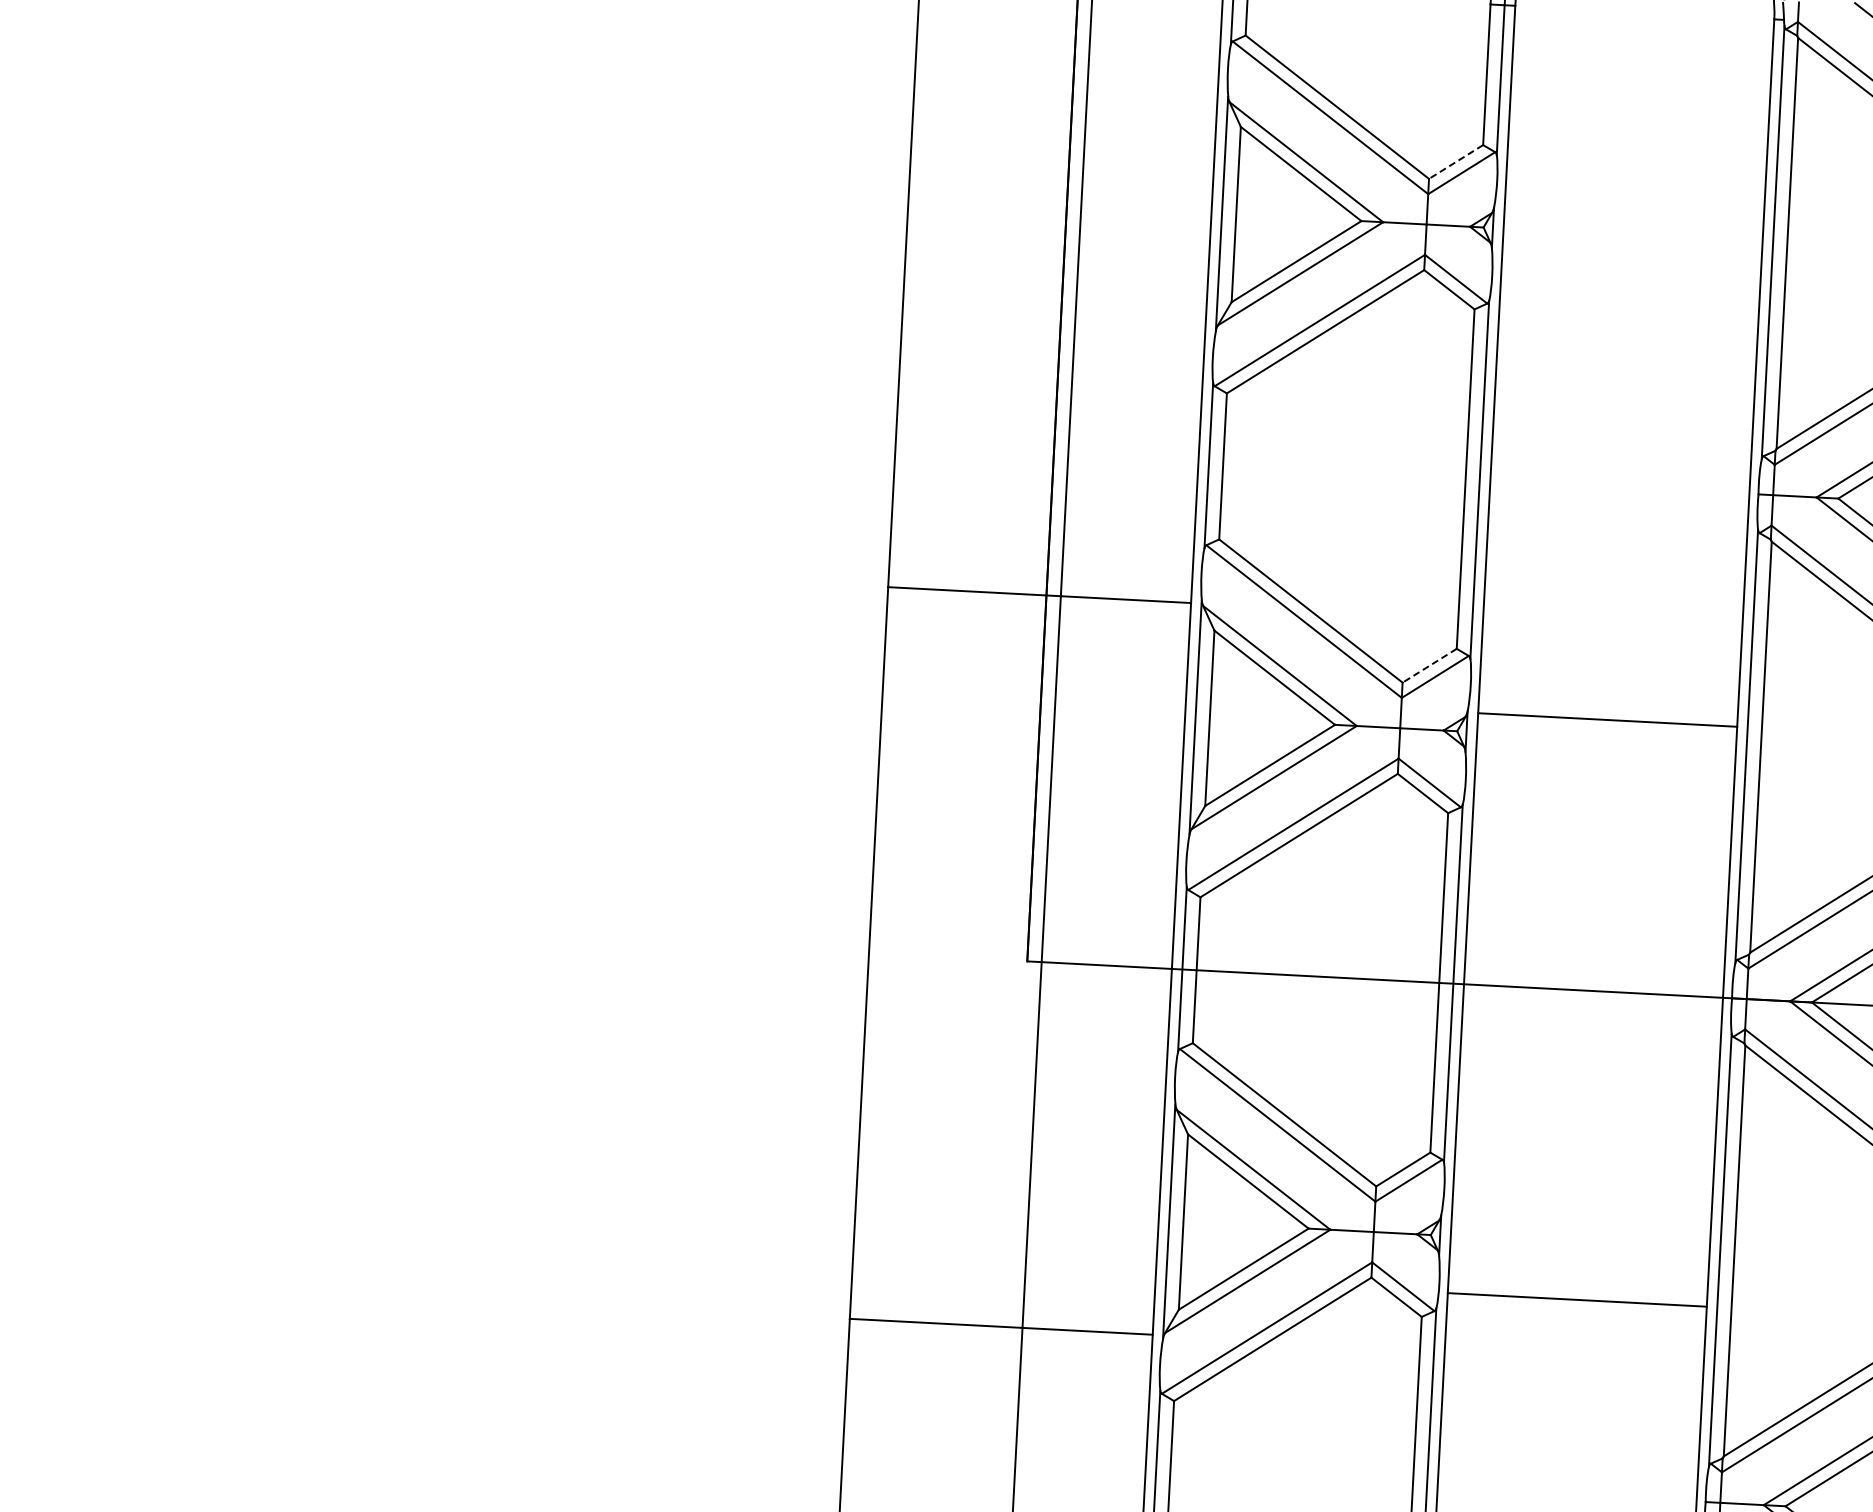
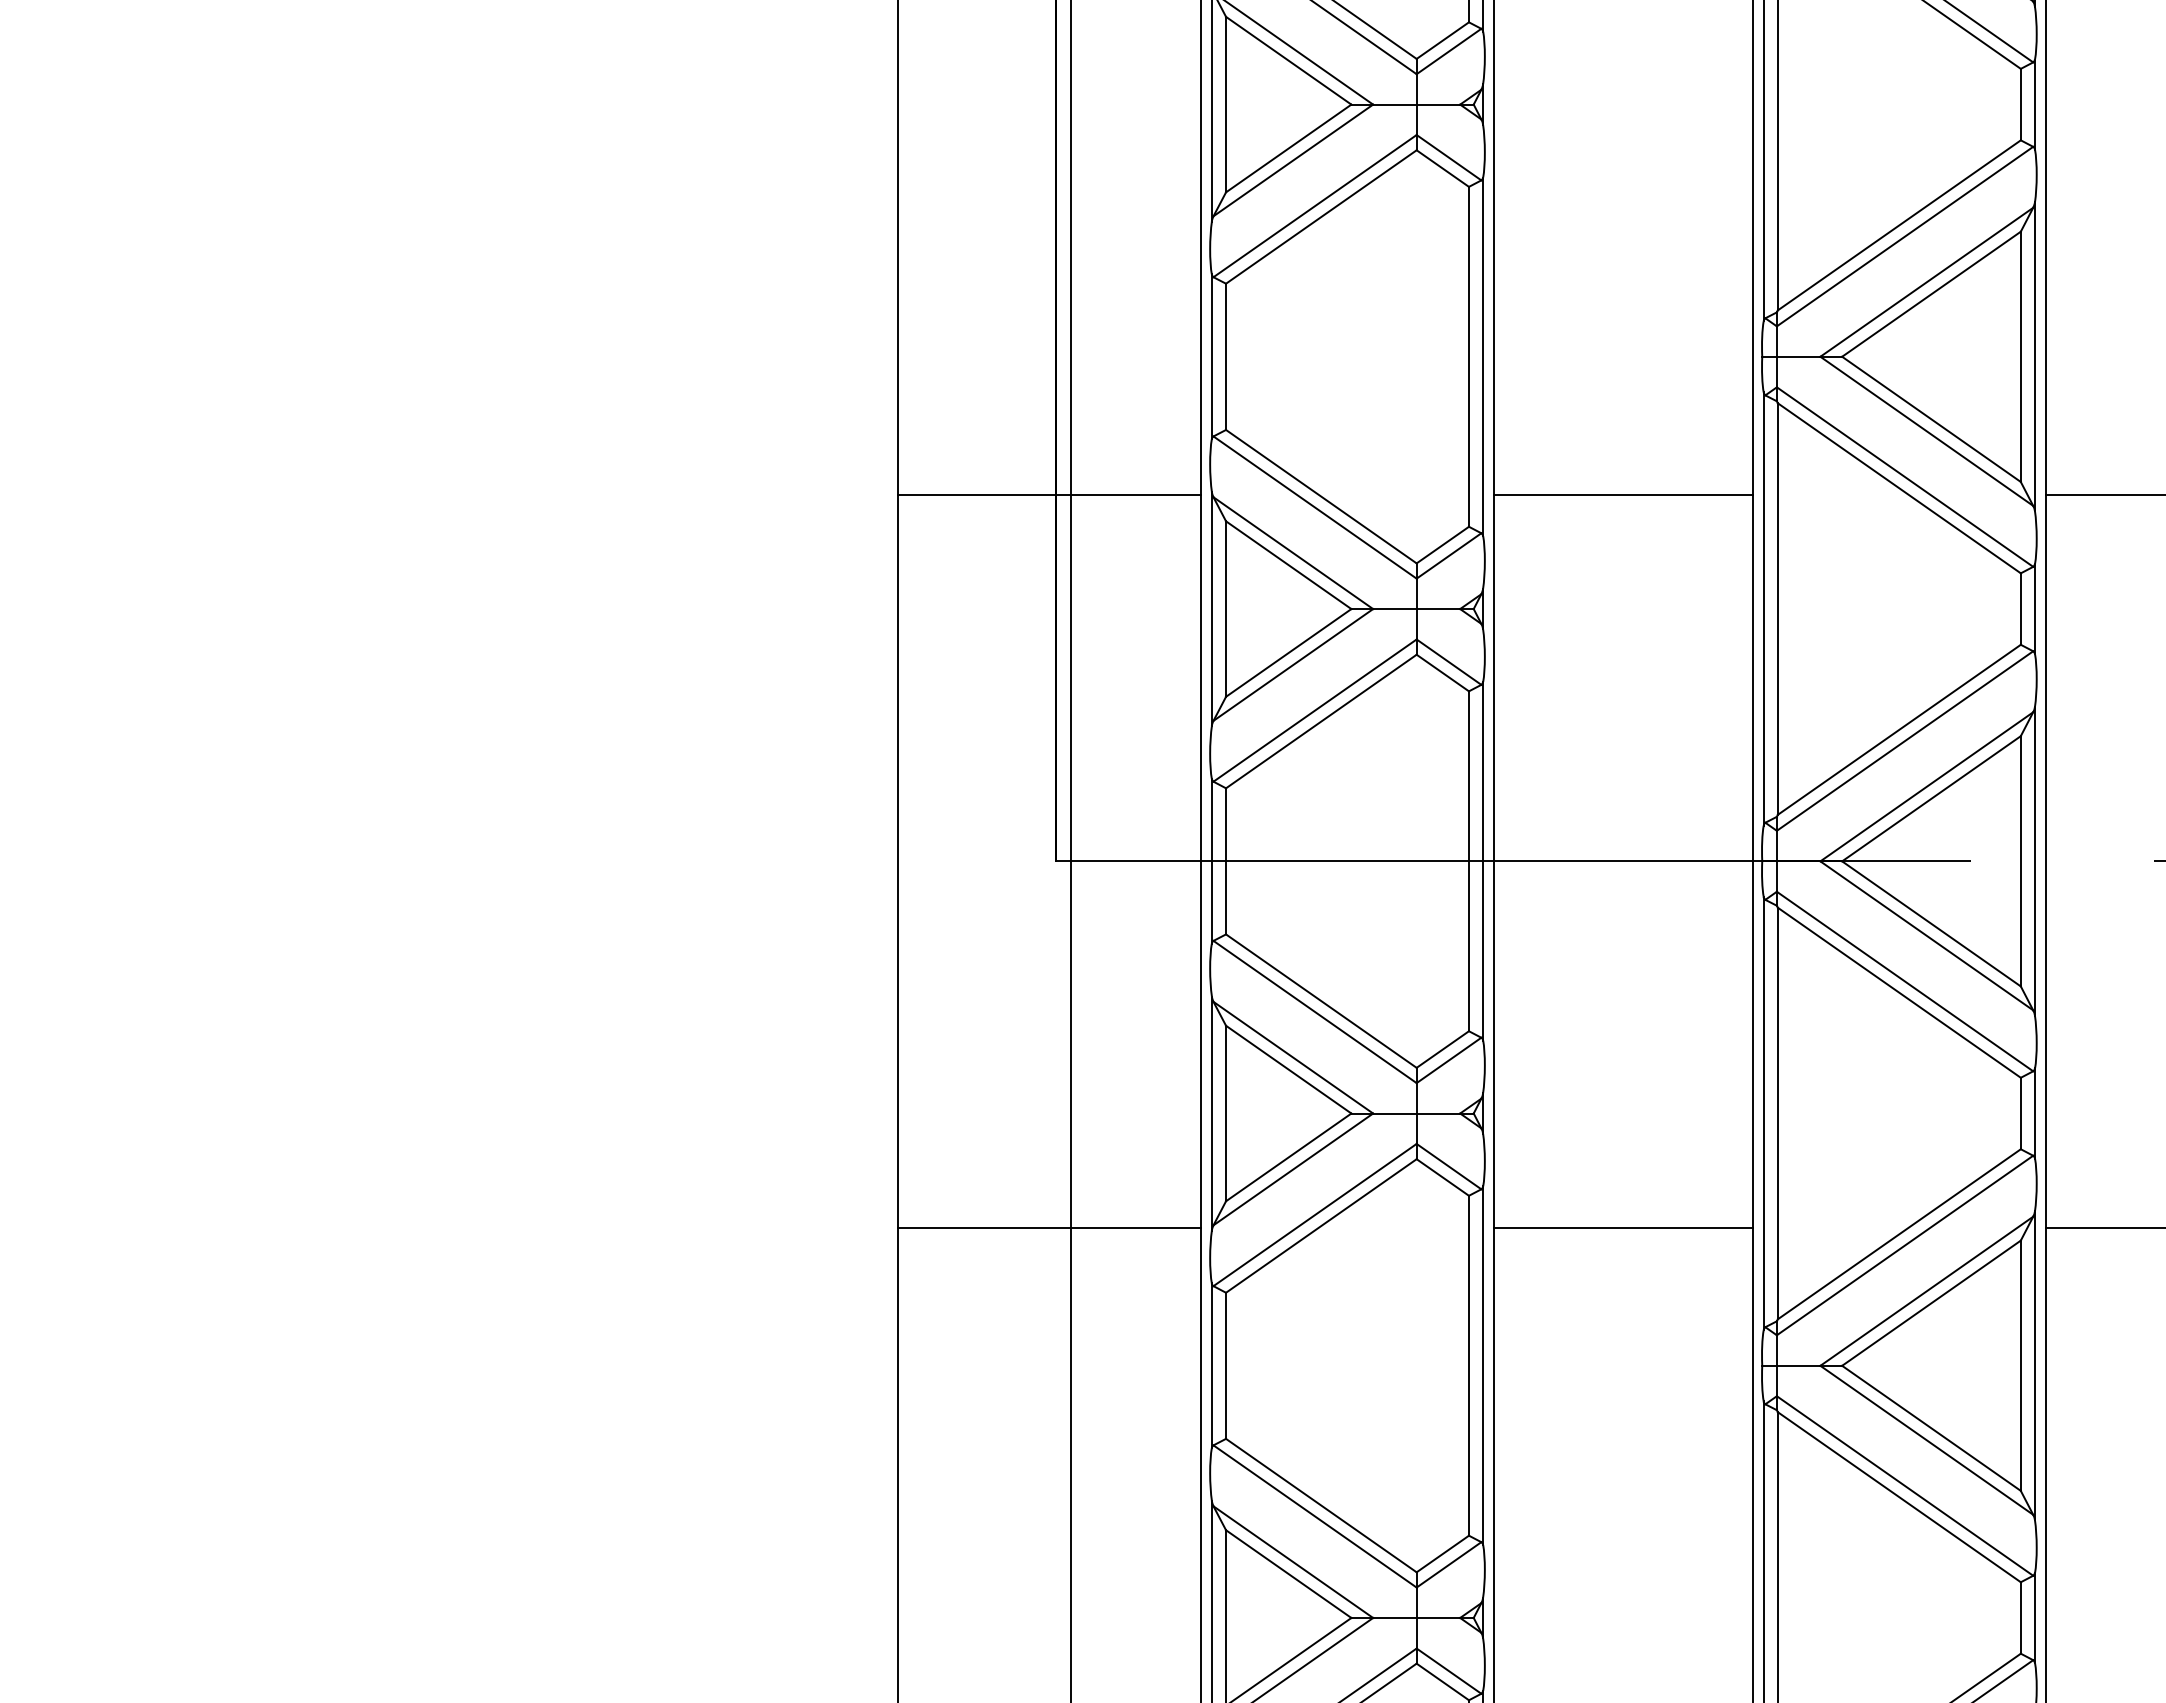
line: (1455, 161) -> (1442, 40), dashed -> solid
line: (1429, 666) -> (1442, 545), dashed -> solid
line: (1607, 719) -> (1623, 494), moved
line: (1577, 1299) -> (1623, 1227), moved

